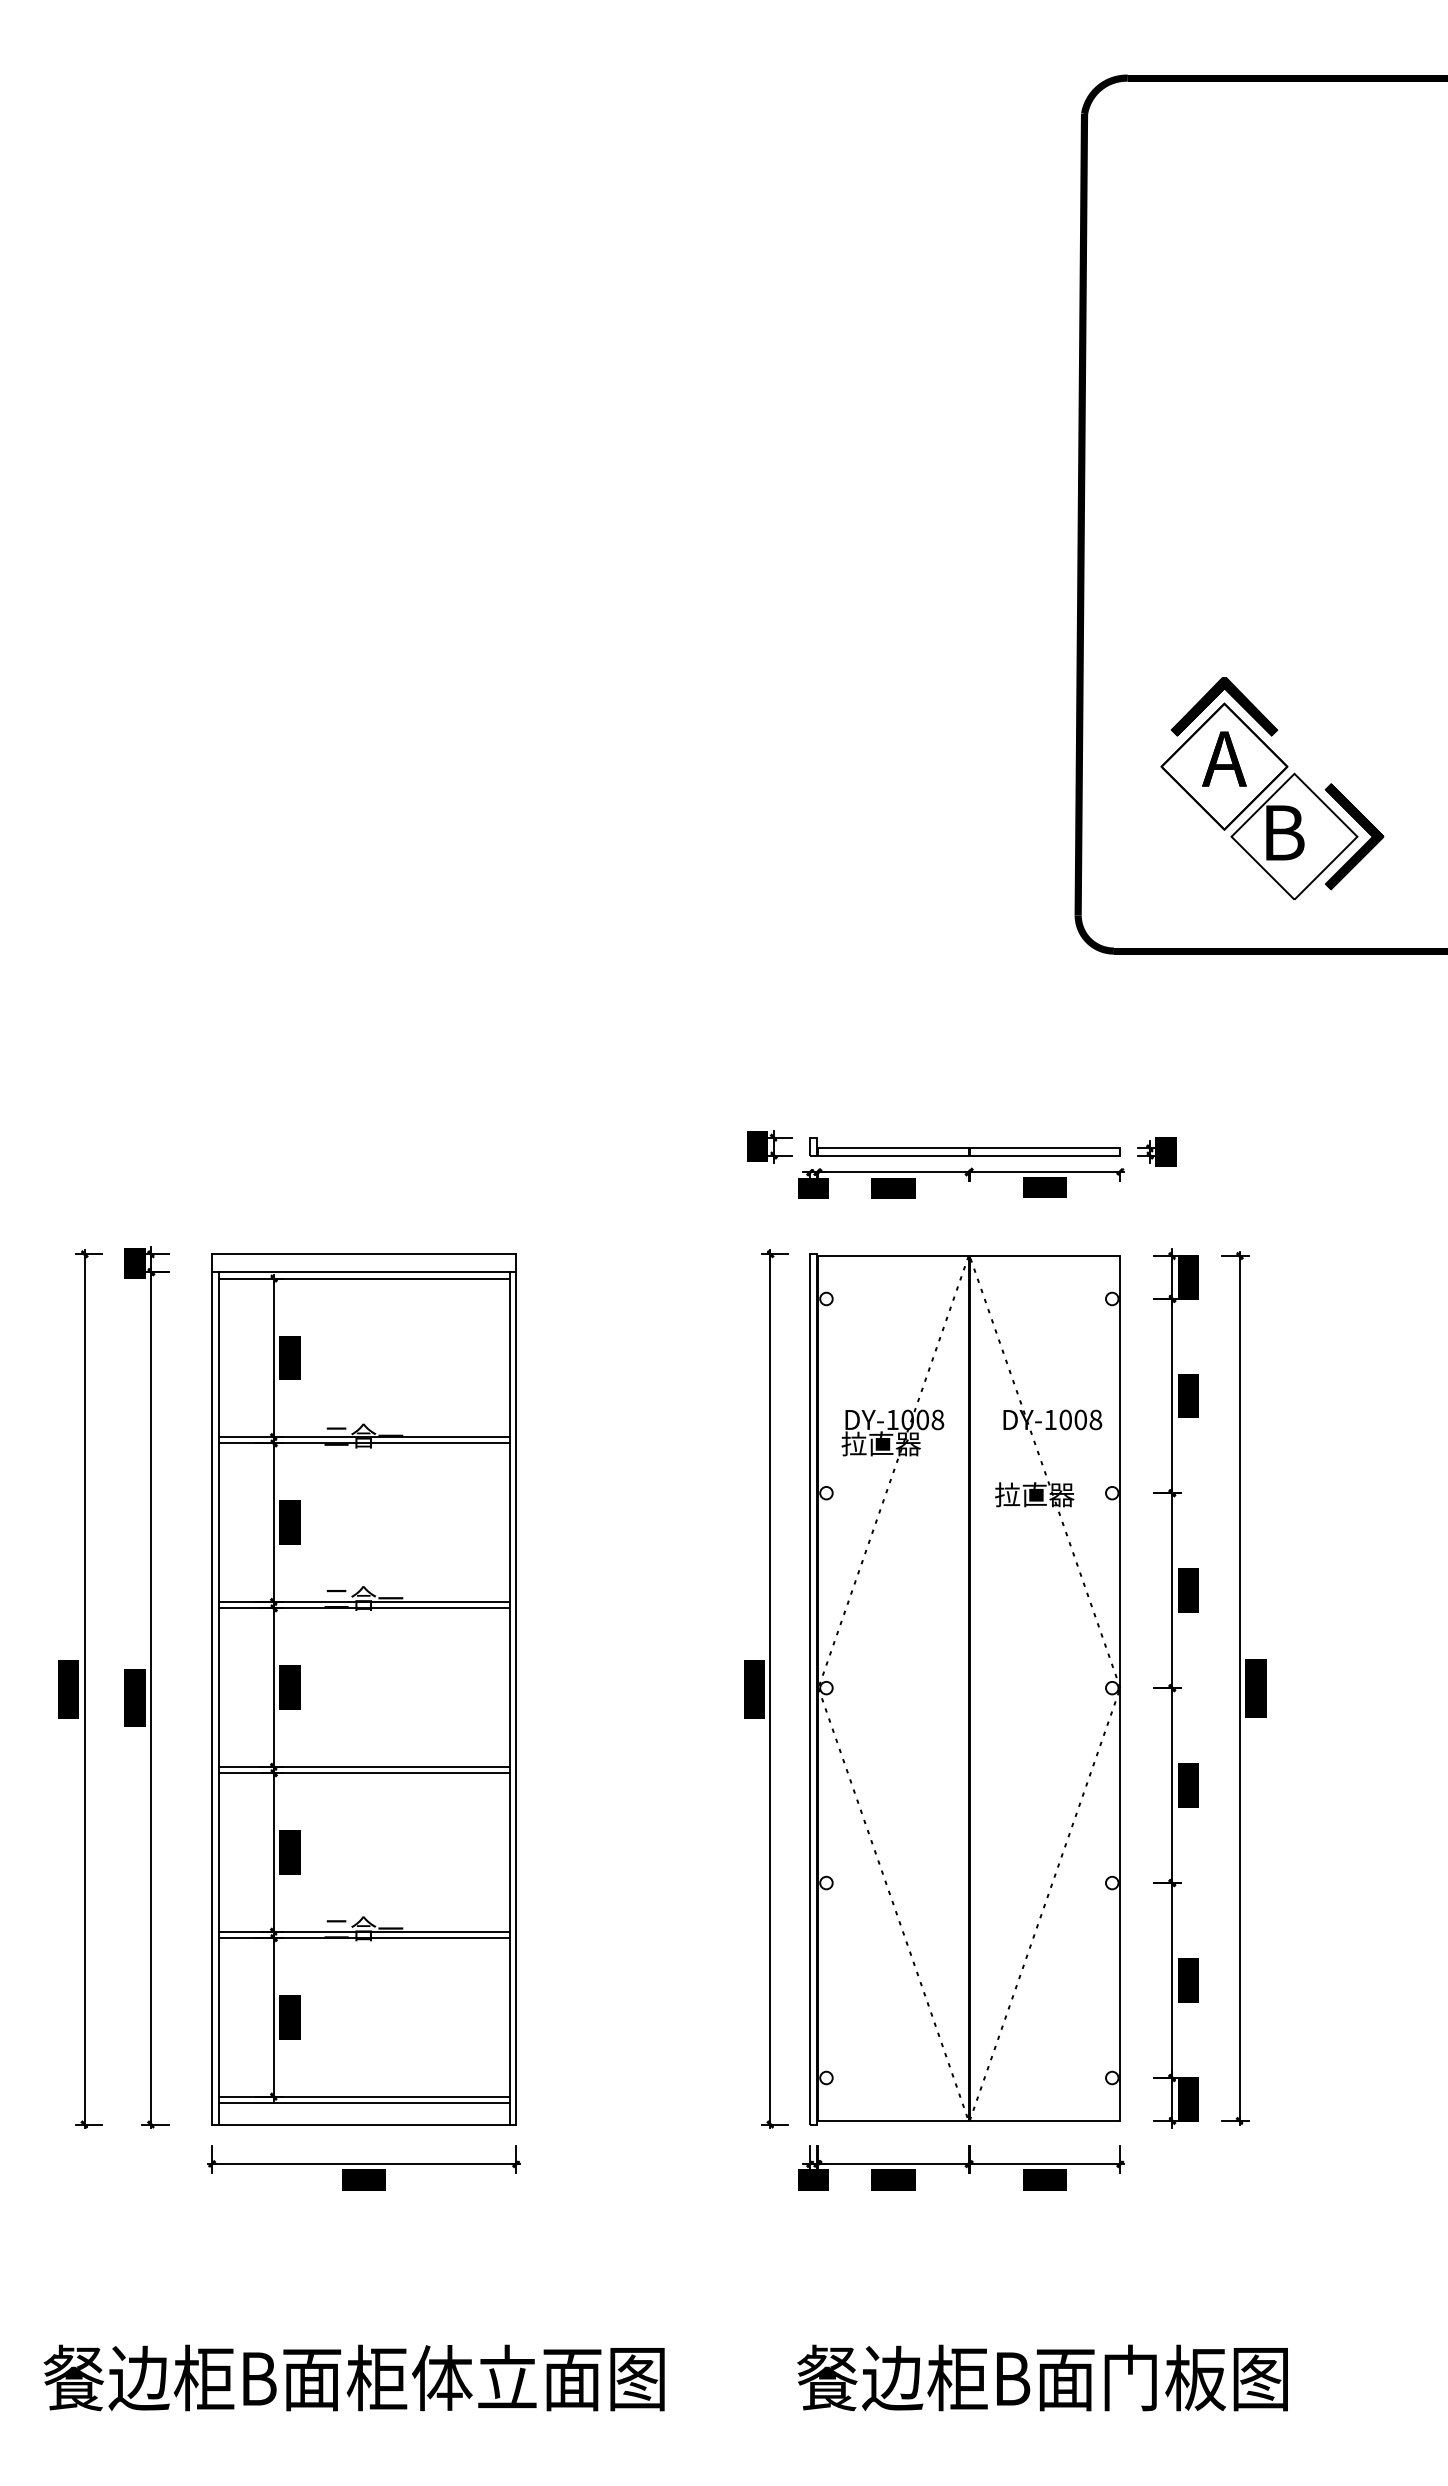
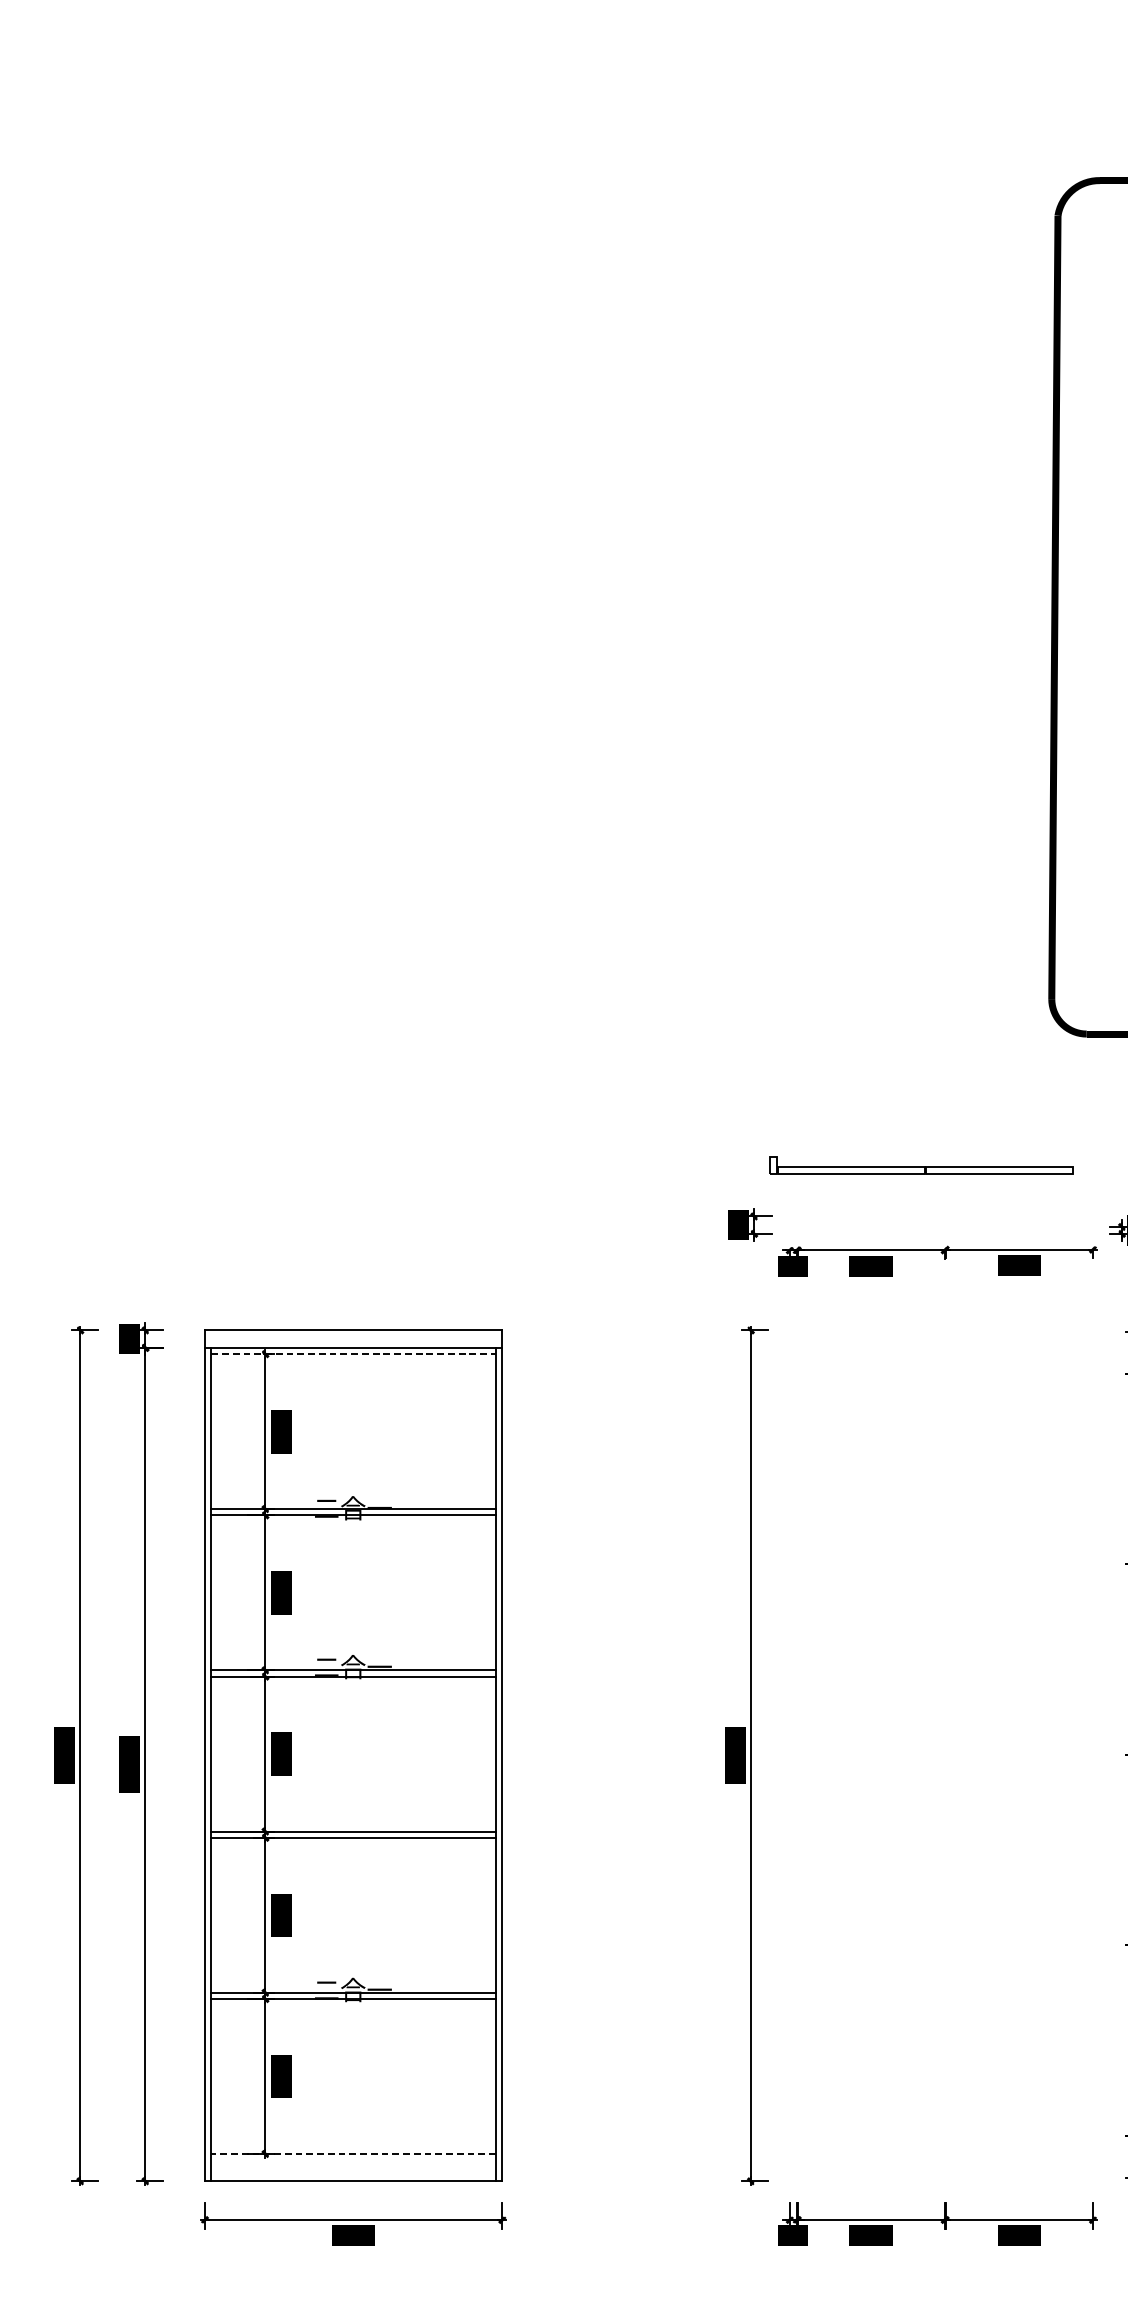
part: (964, 1146) -> (921, 1165), moved
line: (364, 1278) -> (354, 1354), solid -> dashed
part: (964, 1689) -> (940, 1756), removed
line: (364, 2096) -> (354, 2153), solid -> dashed
line: (363, 2103) -> (353, 2160), removed

